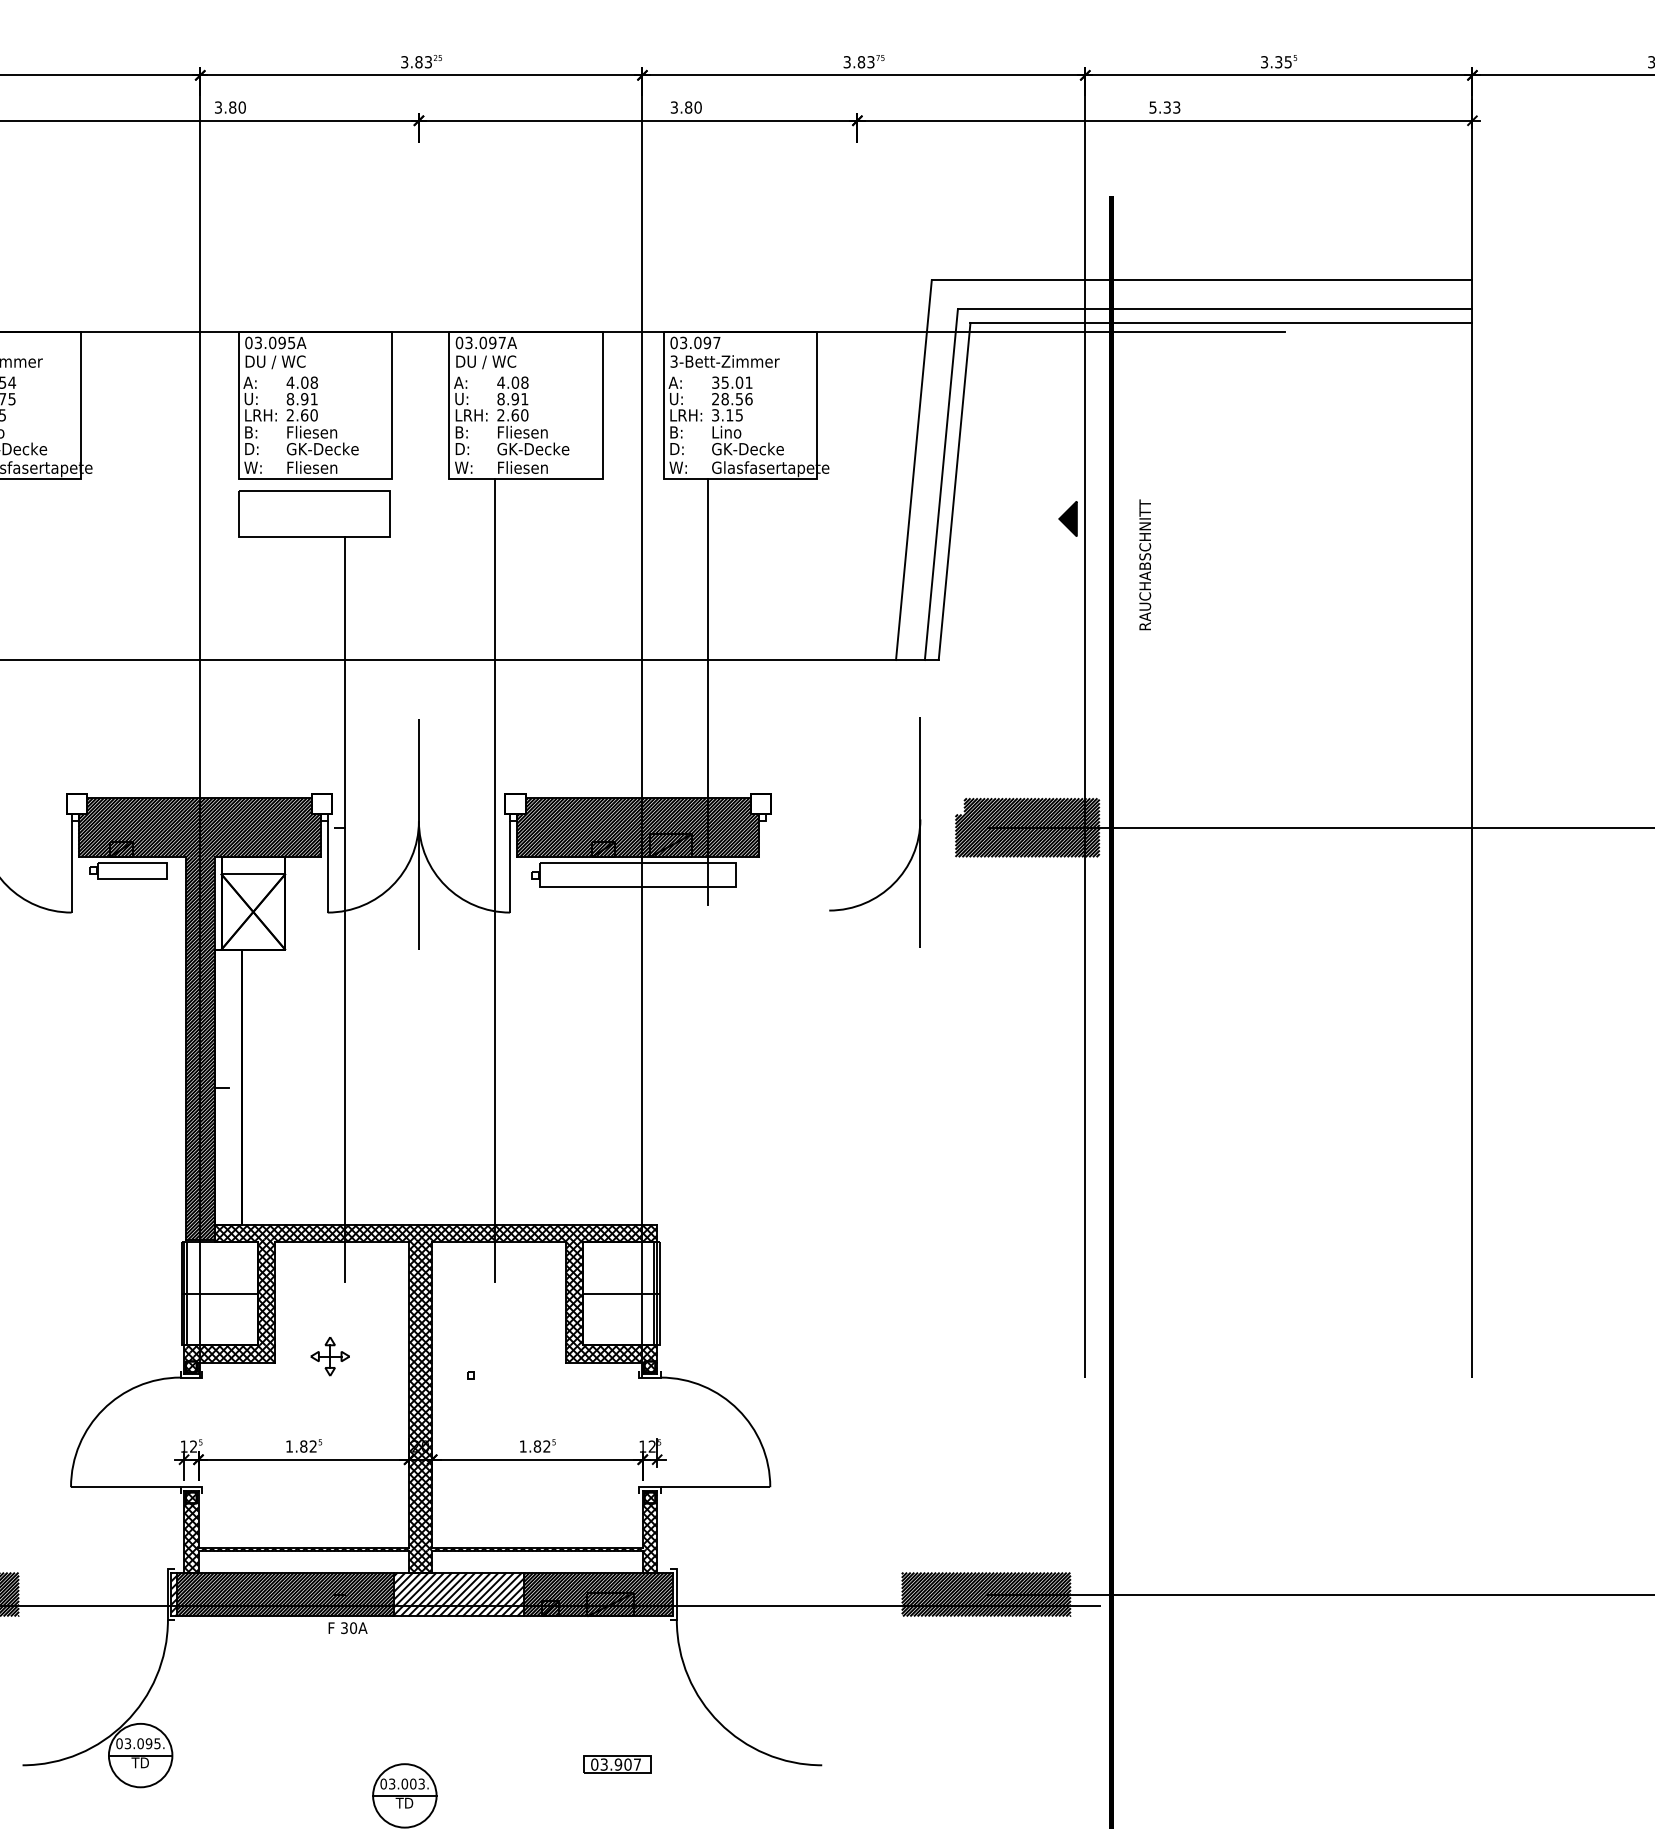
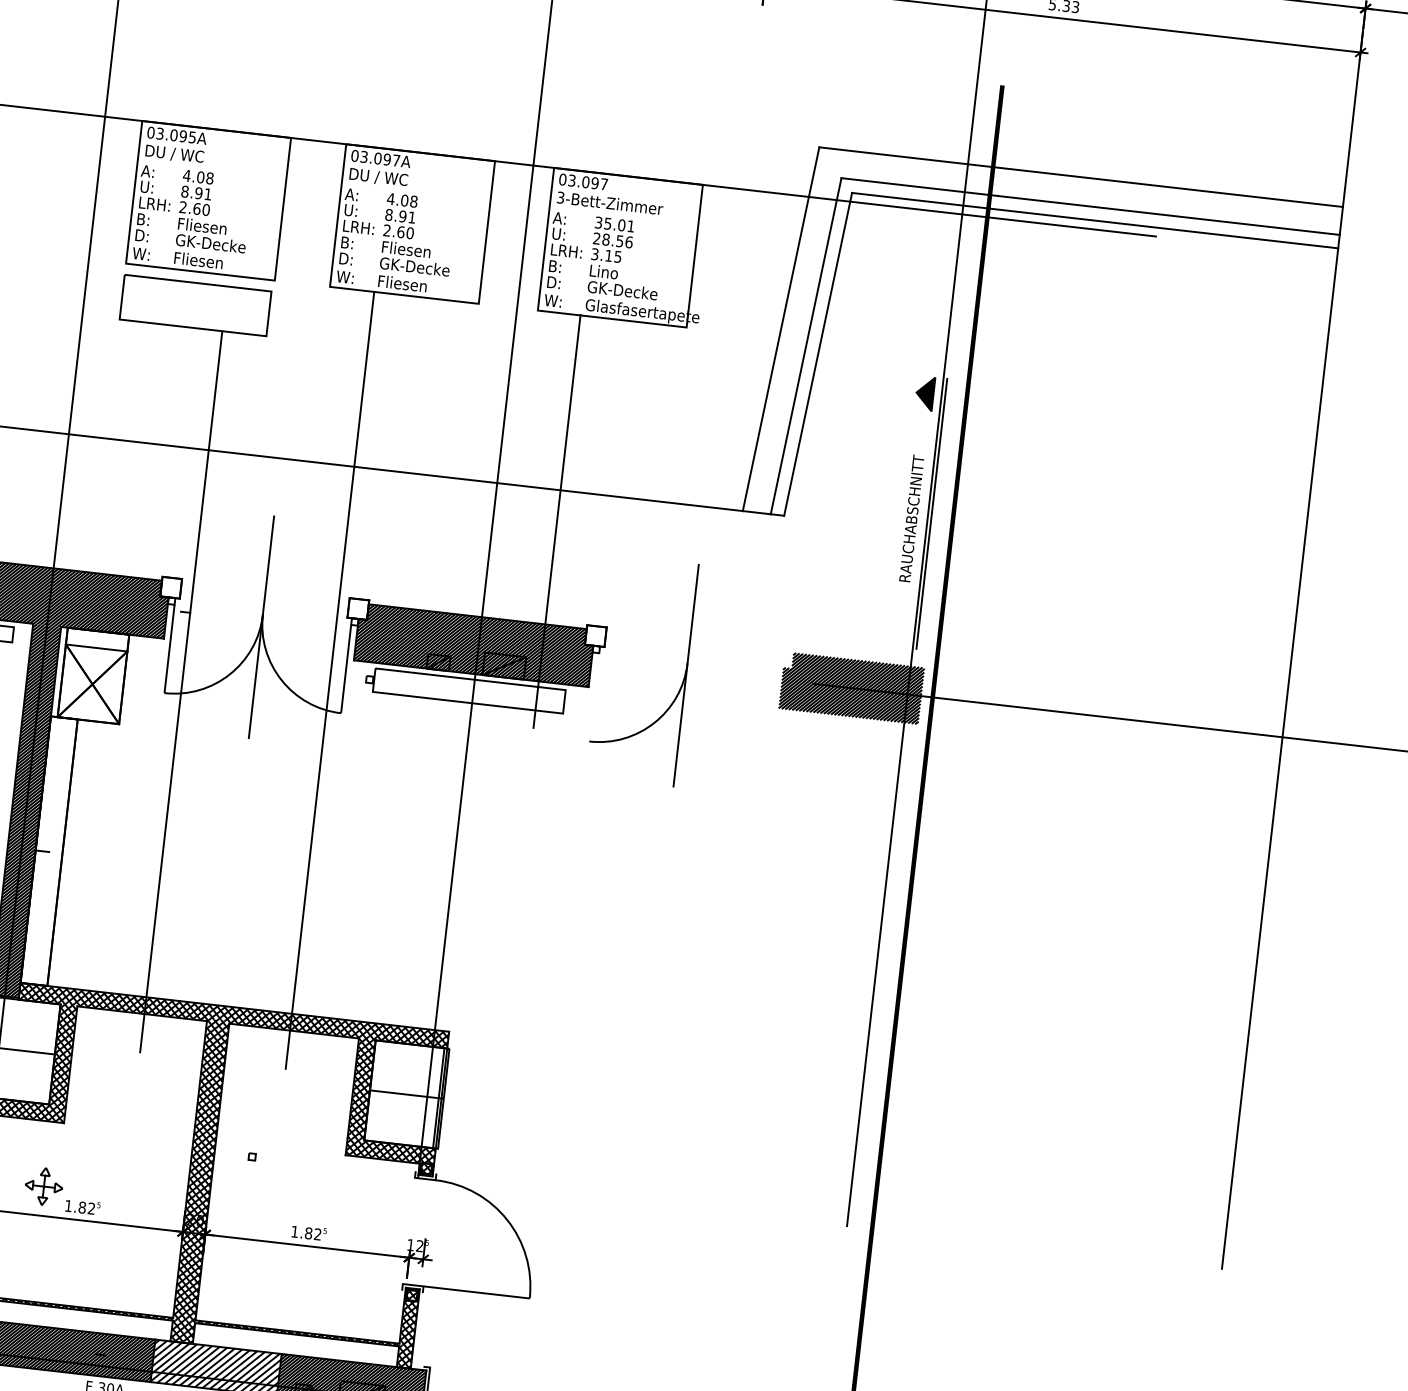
text: (1145, 564) -> (912, 518), moved
line: (1089, 640) -> (932, 513), added
part: (915, 844) -> (680, 687), moved
part: (329, 1356) -> (43, 1186), moved

